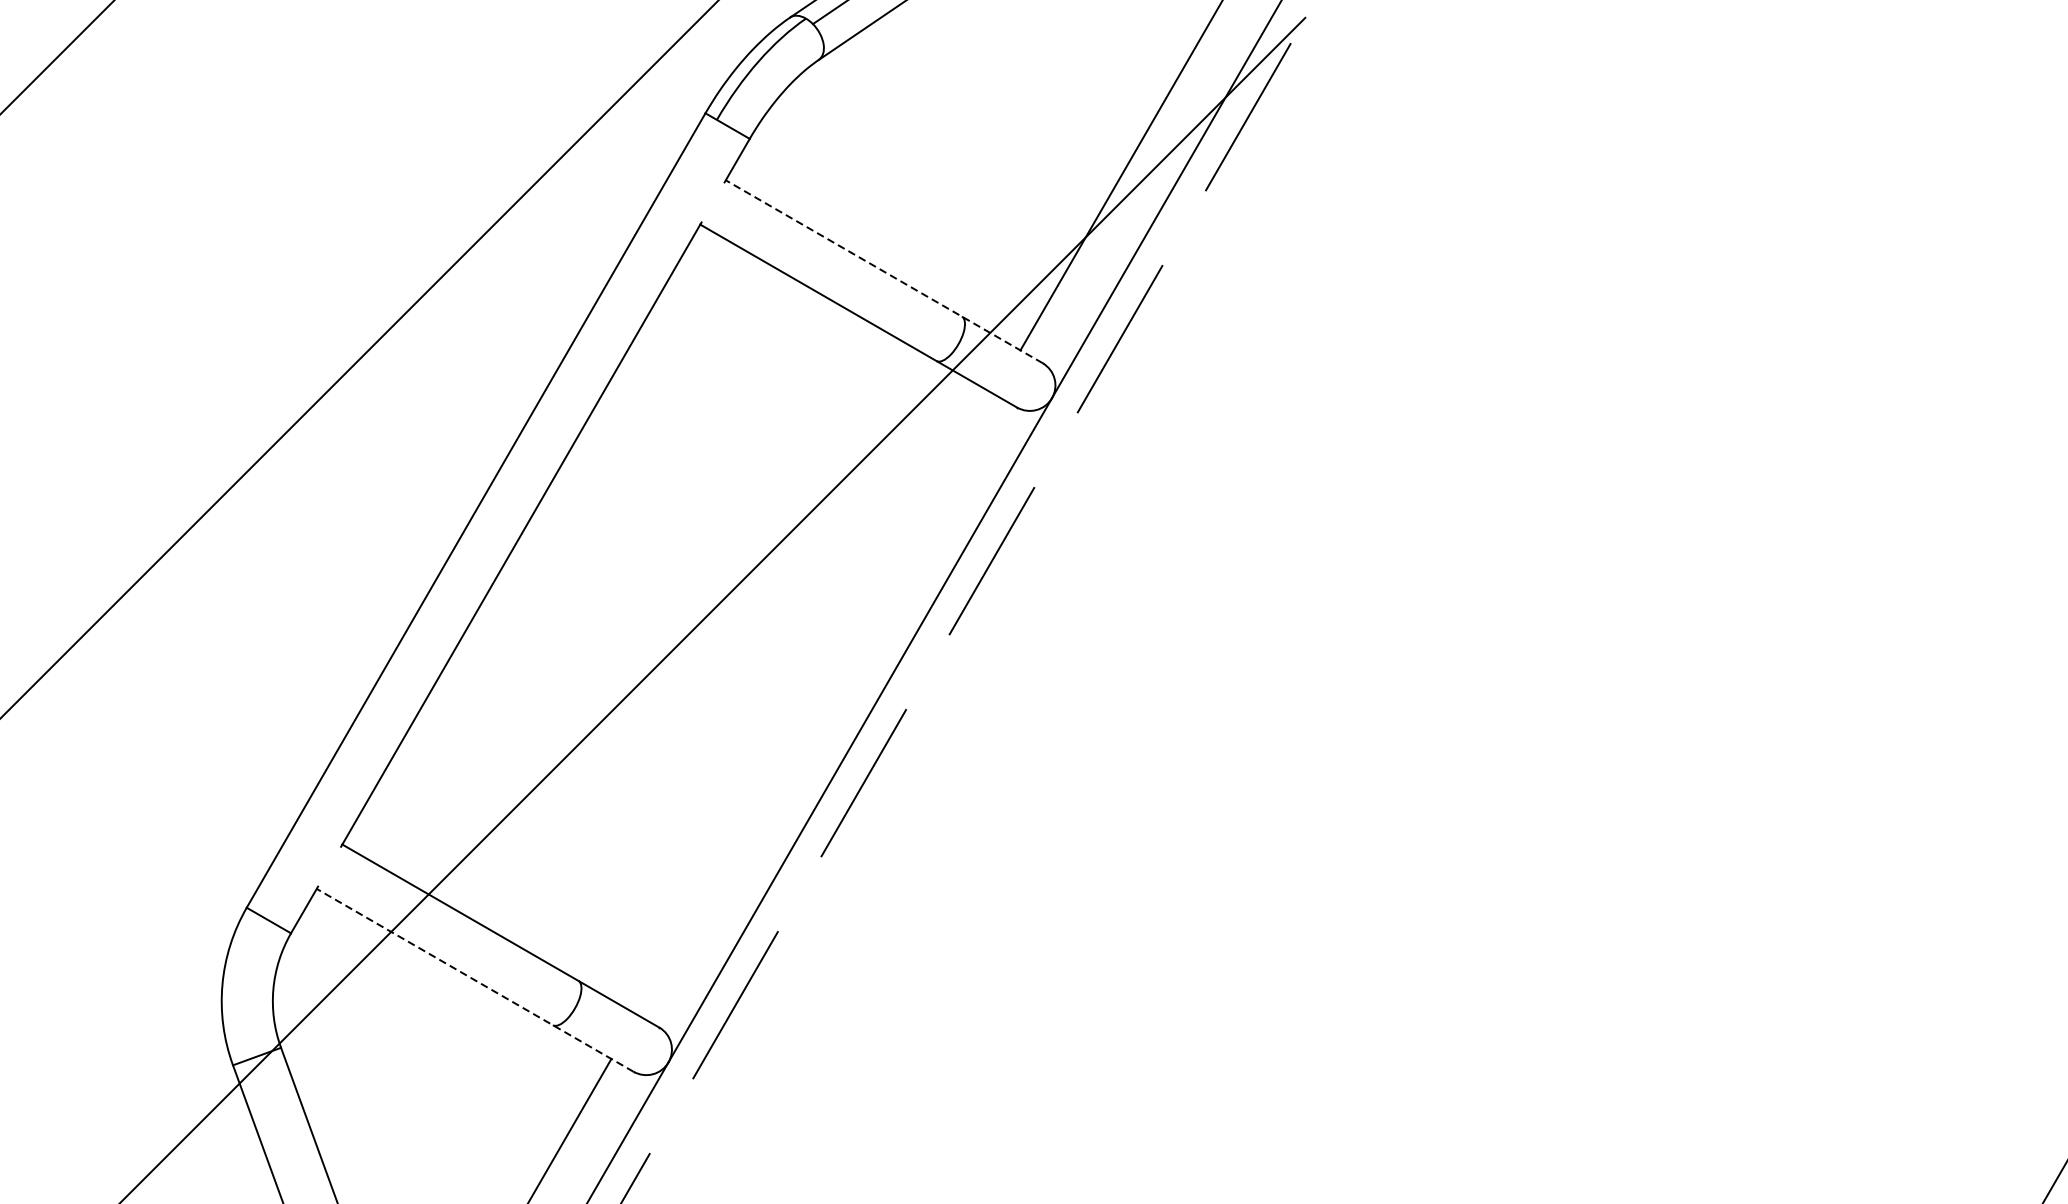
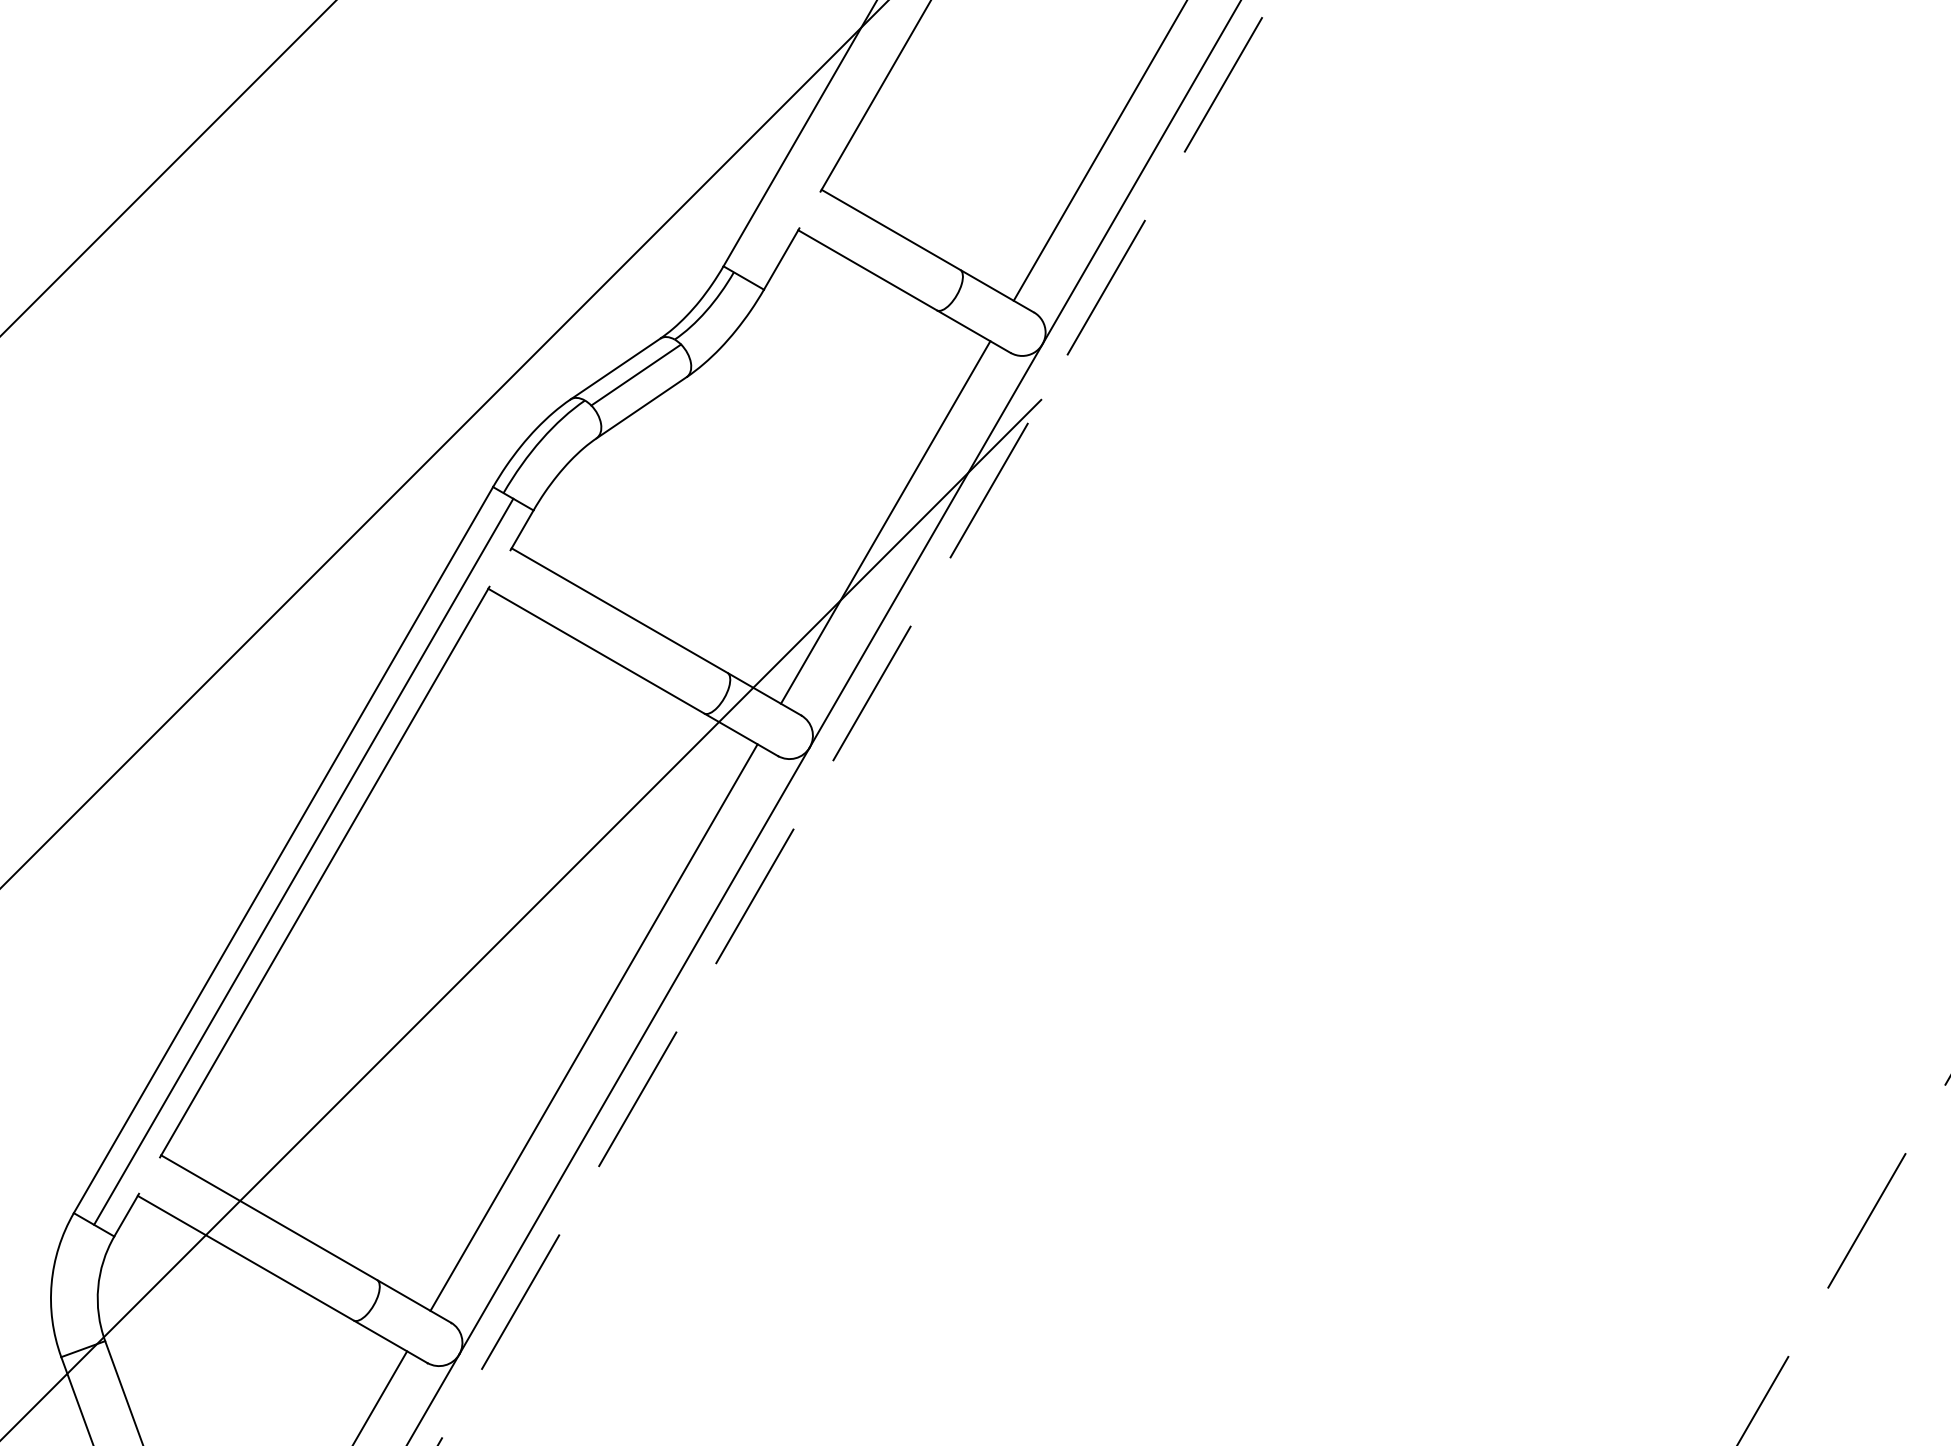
line: (884, 271) -> (656, 631), dashed -> solid
line: (498, 522) -> (303, 861), added
line: (815, 704) -> (593, 1027), added
line: (475, 980) -> (282, 1279), dashed -> solid

